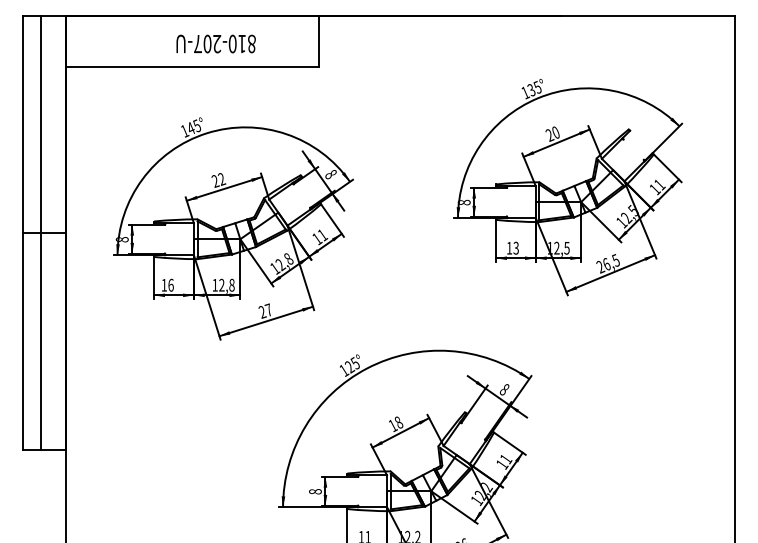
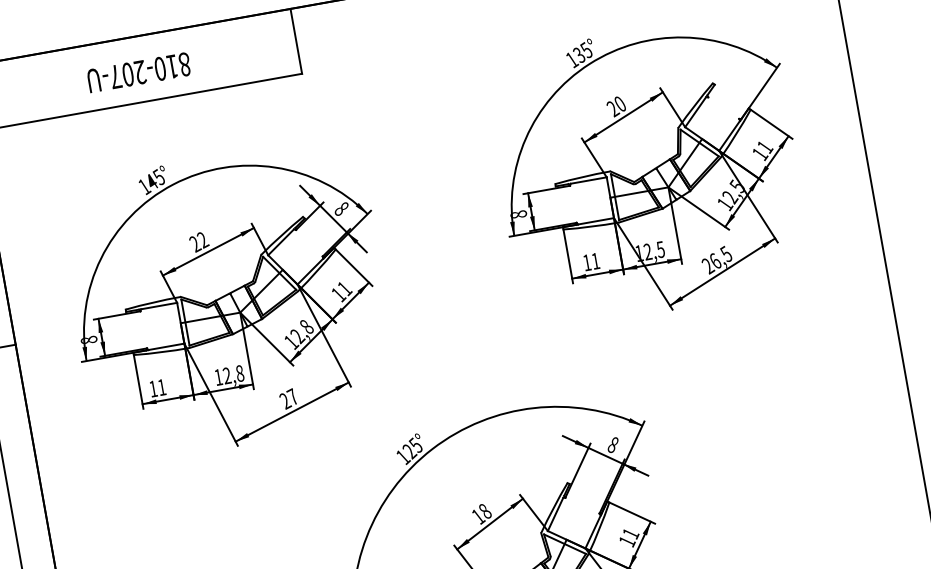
text: (215, 43) -> (138, 72), moved
text: (515, 247) -> (594, 260), 13 -> 11
text: (170, 284) -> (161, 386), 16 -> 11

